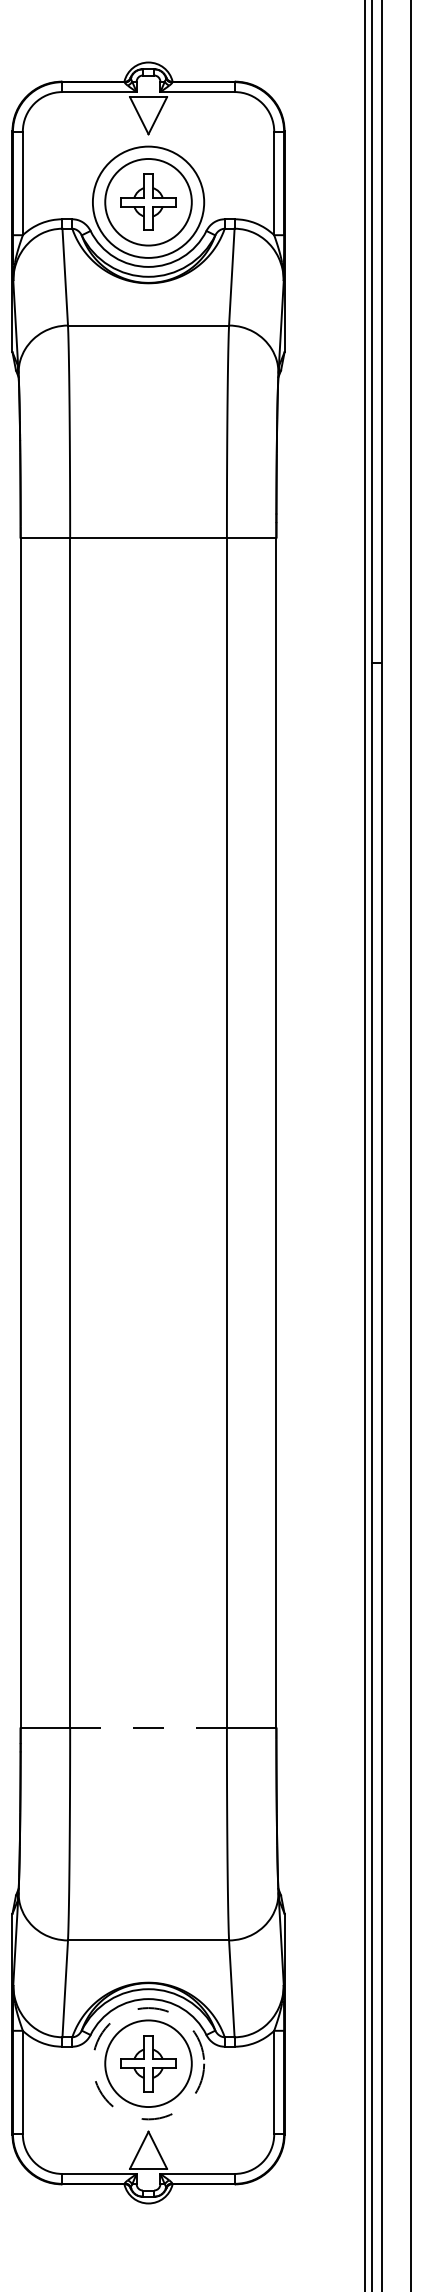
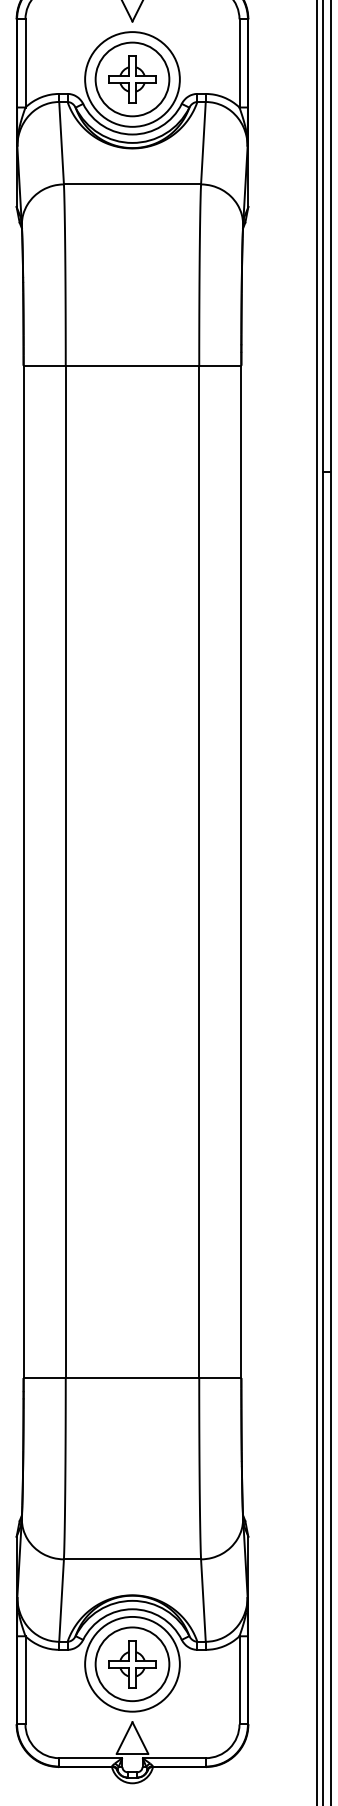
line: (148, 1727) -> (132, 1378), dashed -> solid
circle: (148, 2063) -> (132, 1664), dashed -> solid

